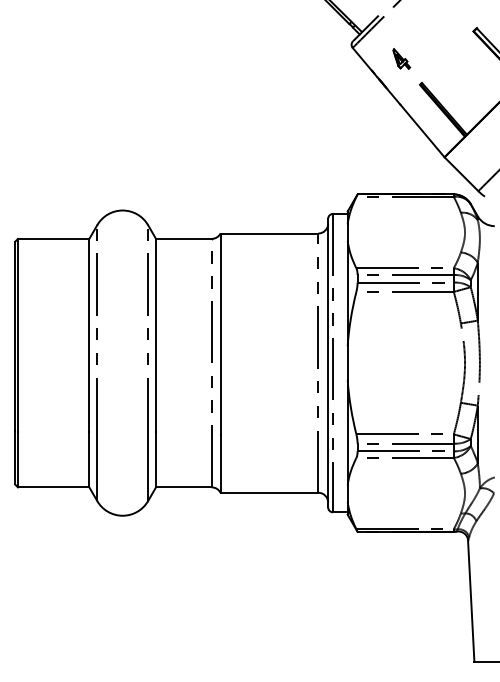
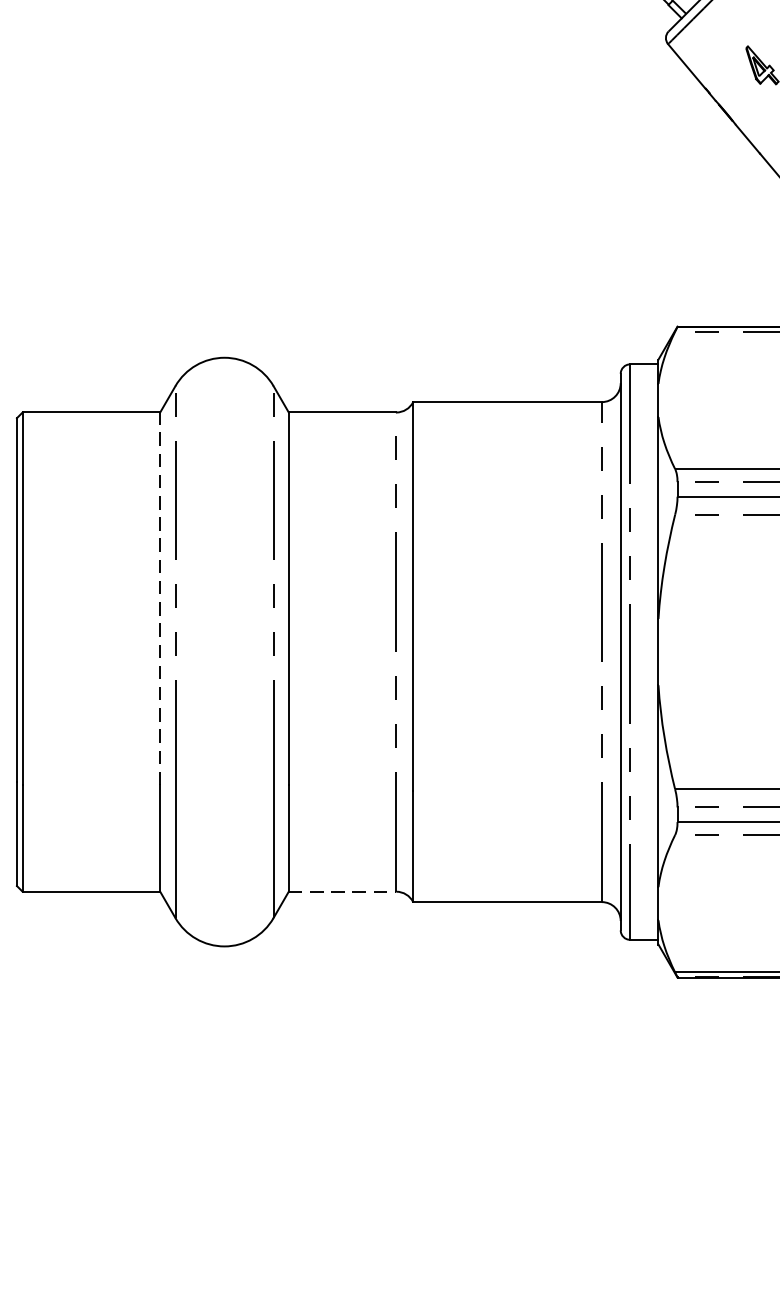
line: (89, 335) -> (160, 598), solid -> dashed
line: (183, 487) -> (341, 891), solid -> dashed

